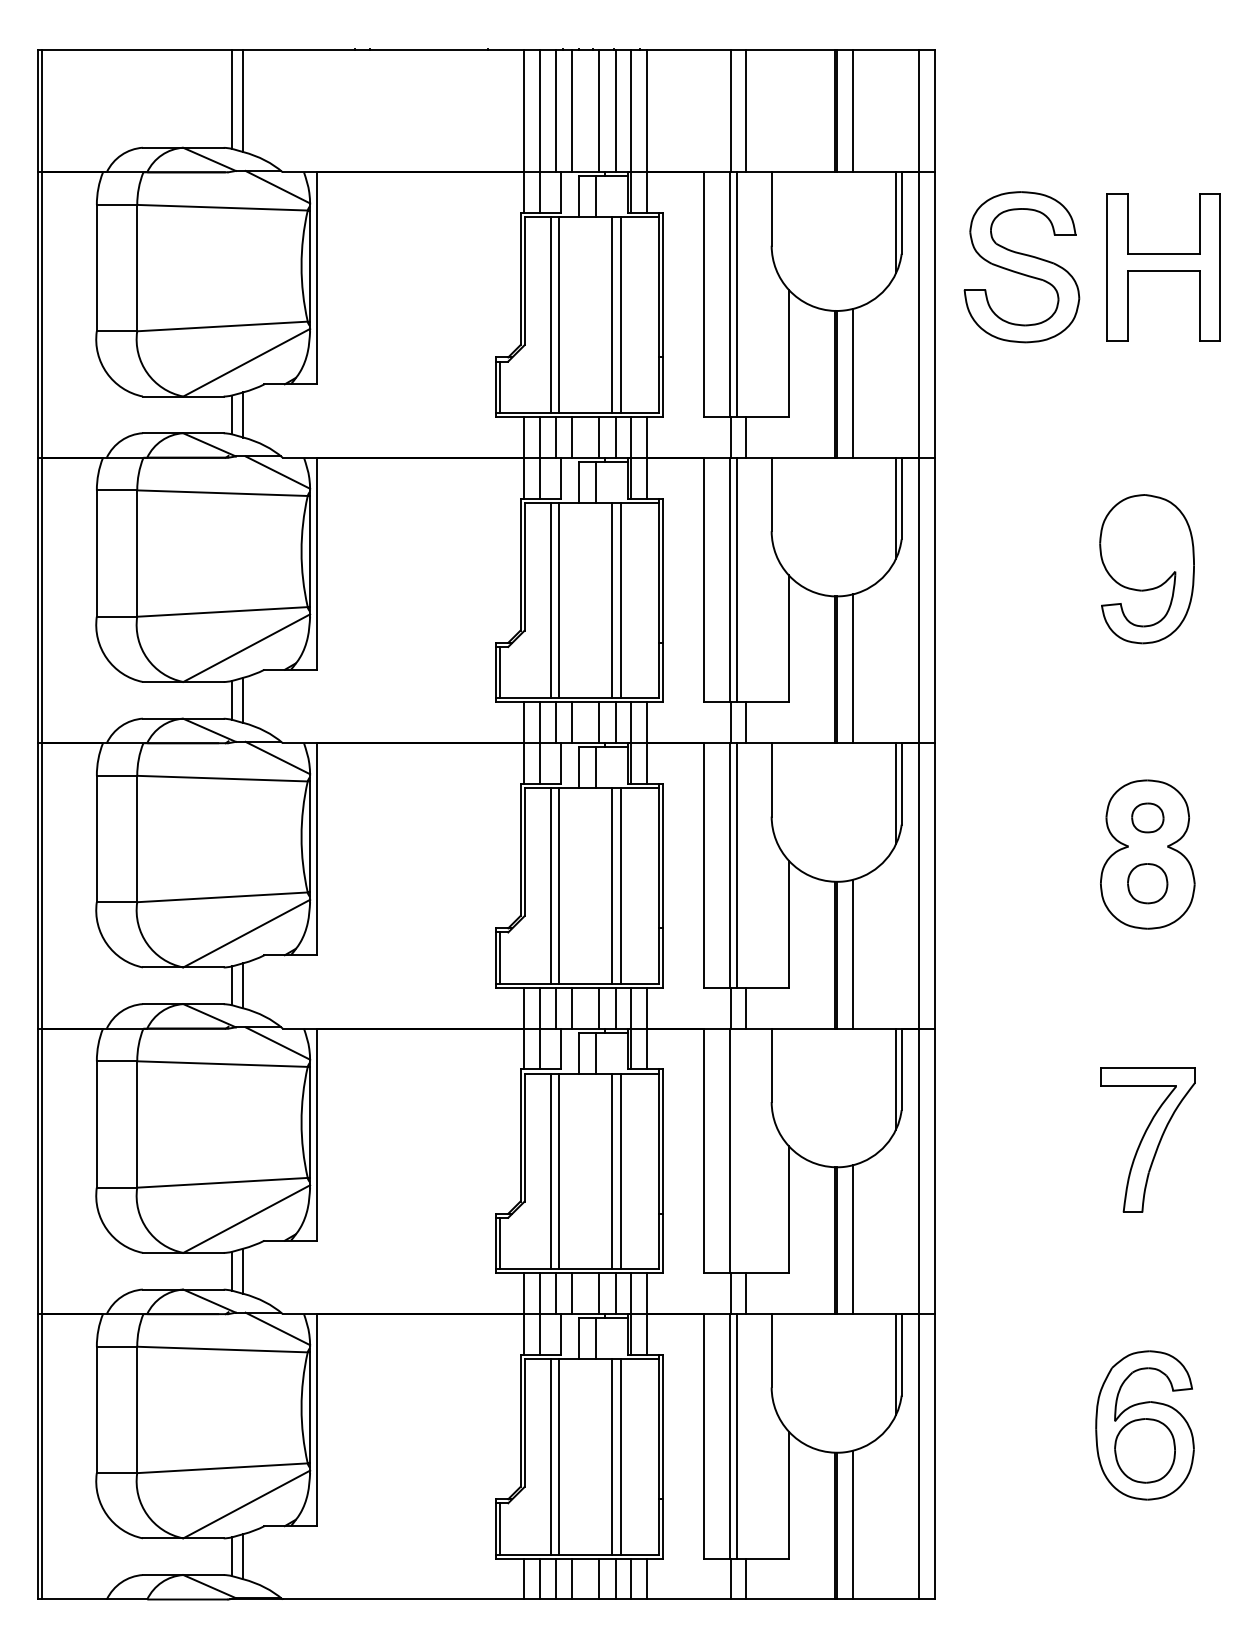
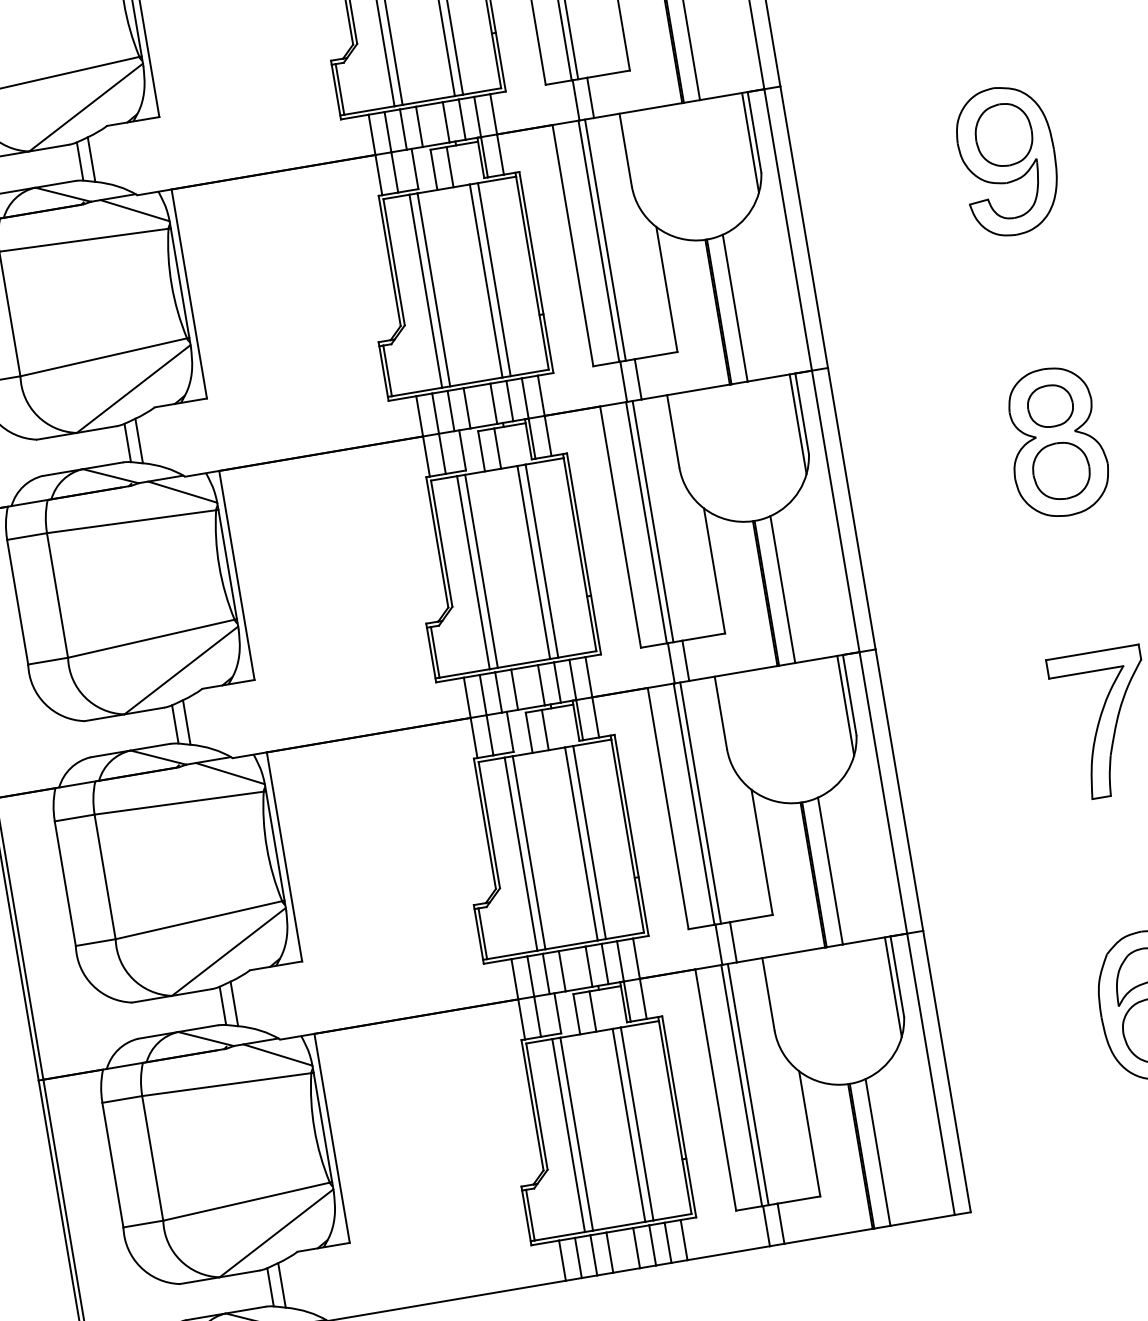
part: (1147, 542) -> (1004, 134), added
part: (1147, 817) -> (1050, 405), size x1.43
part: (1147, 883) -> (1061, 470), size x1.43
line: (736, 1150) -> (700, 802), added

